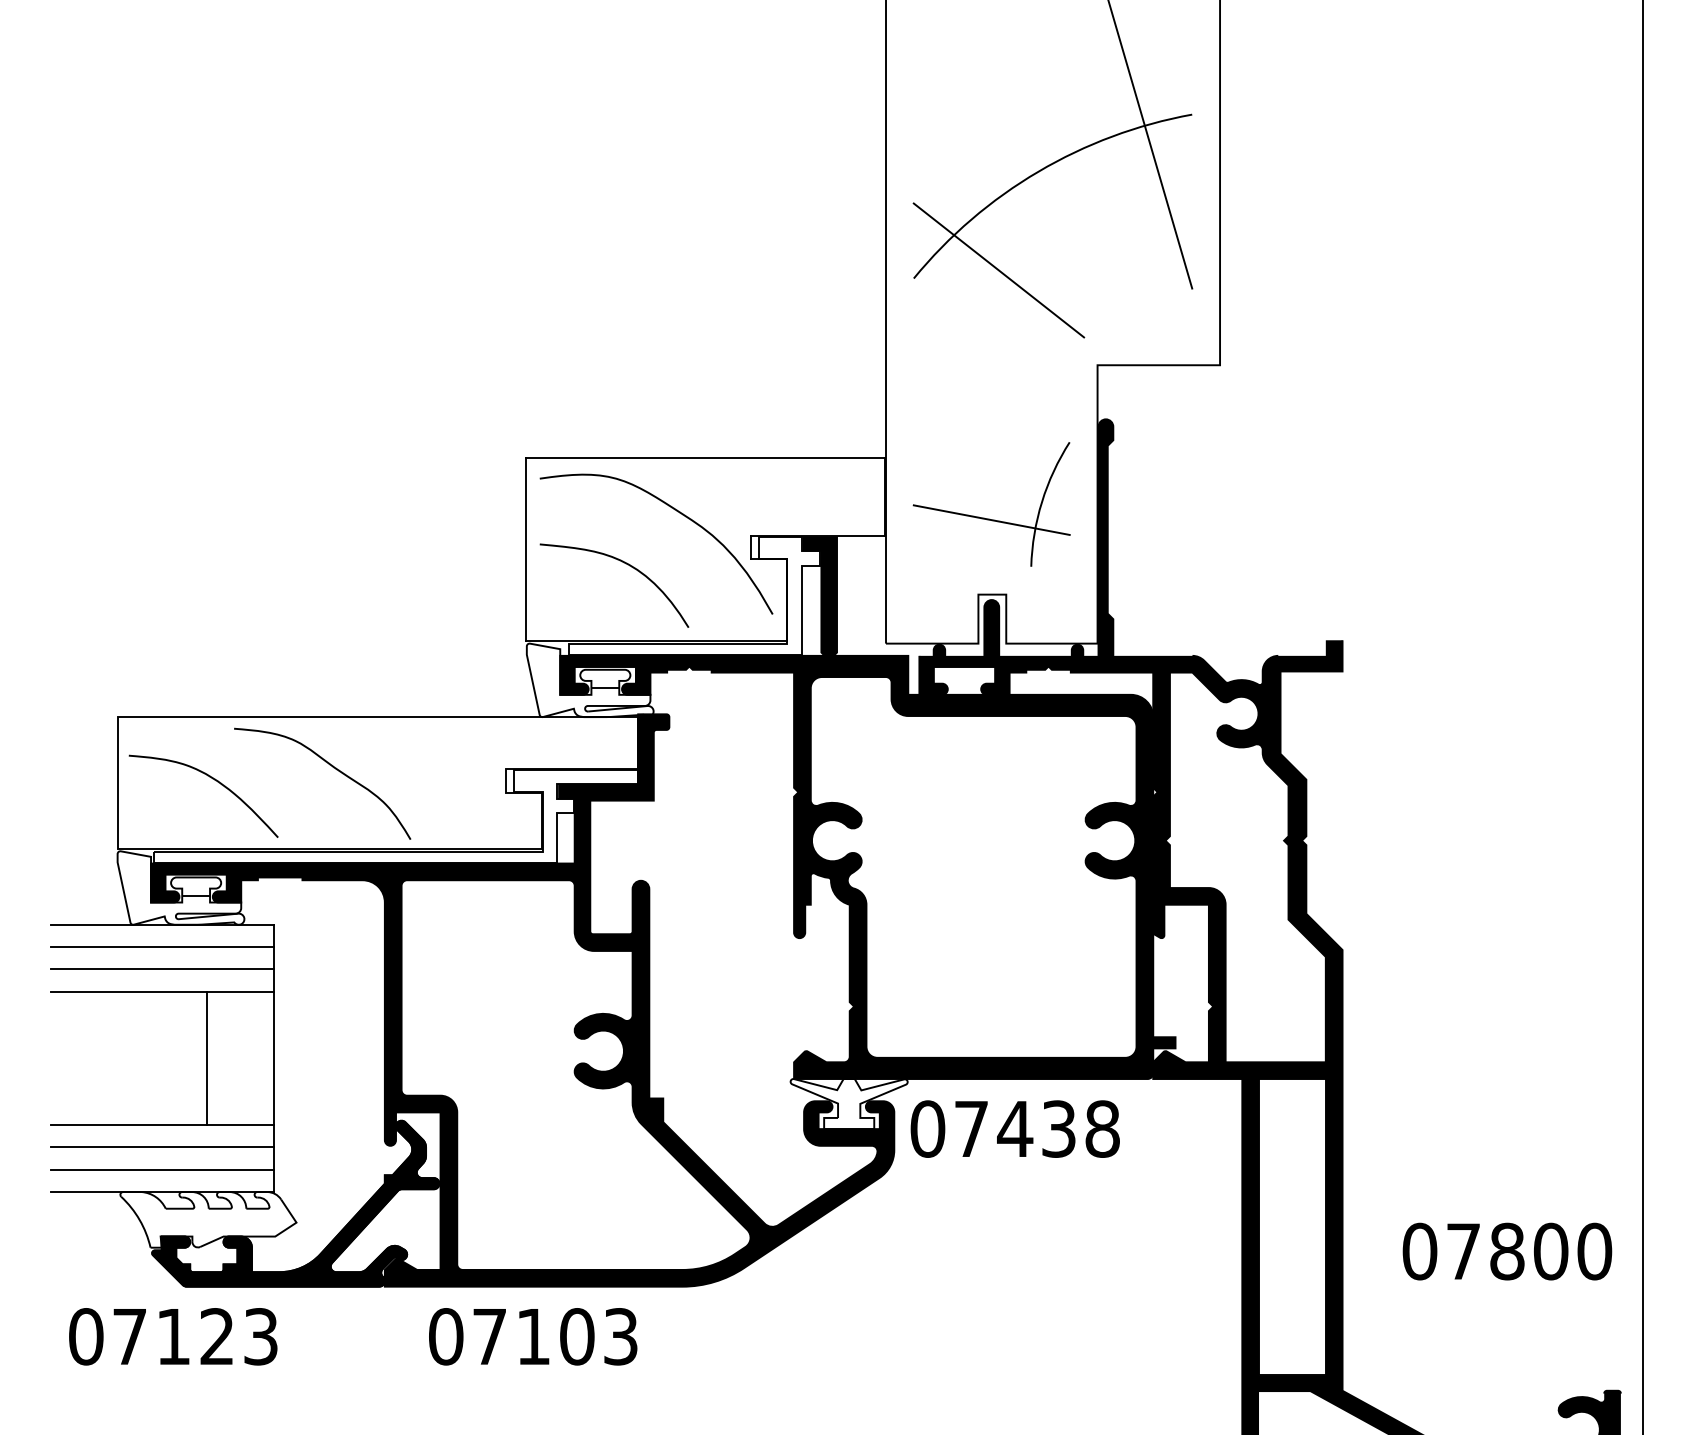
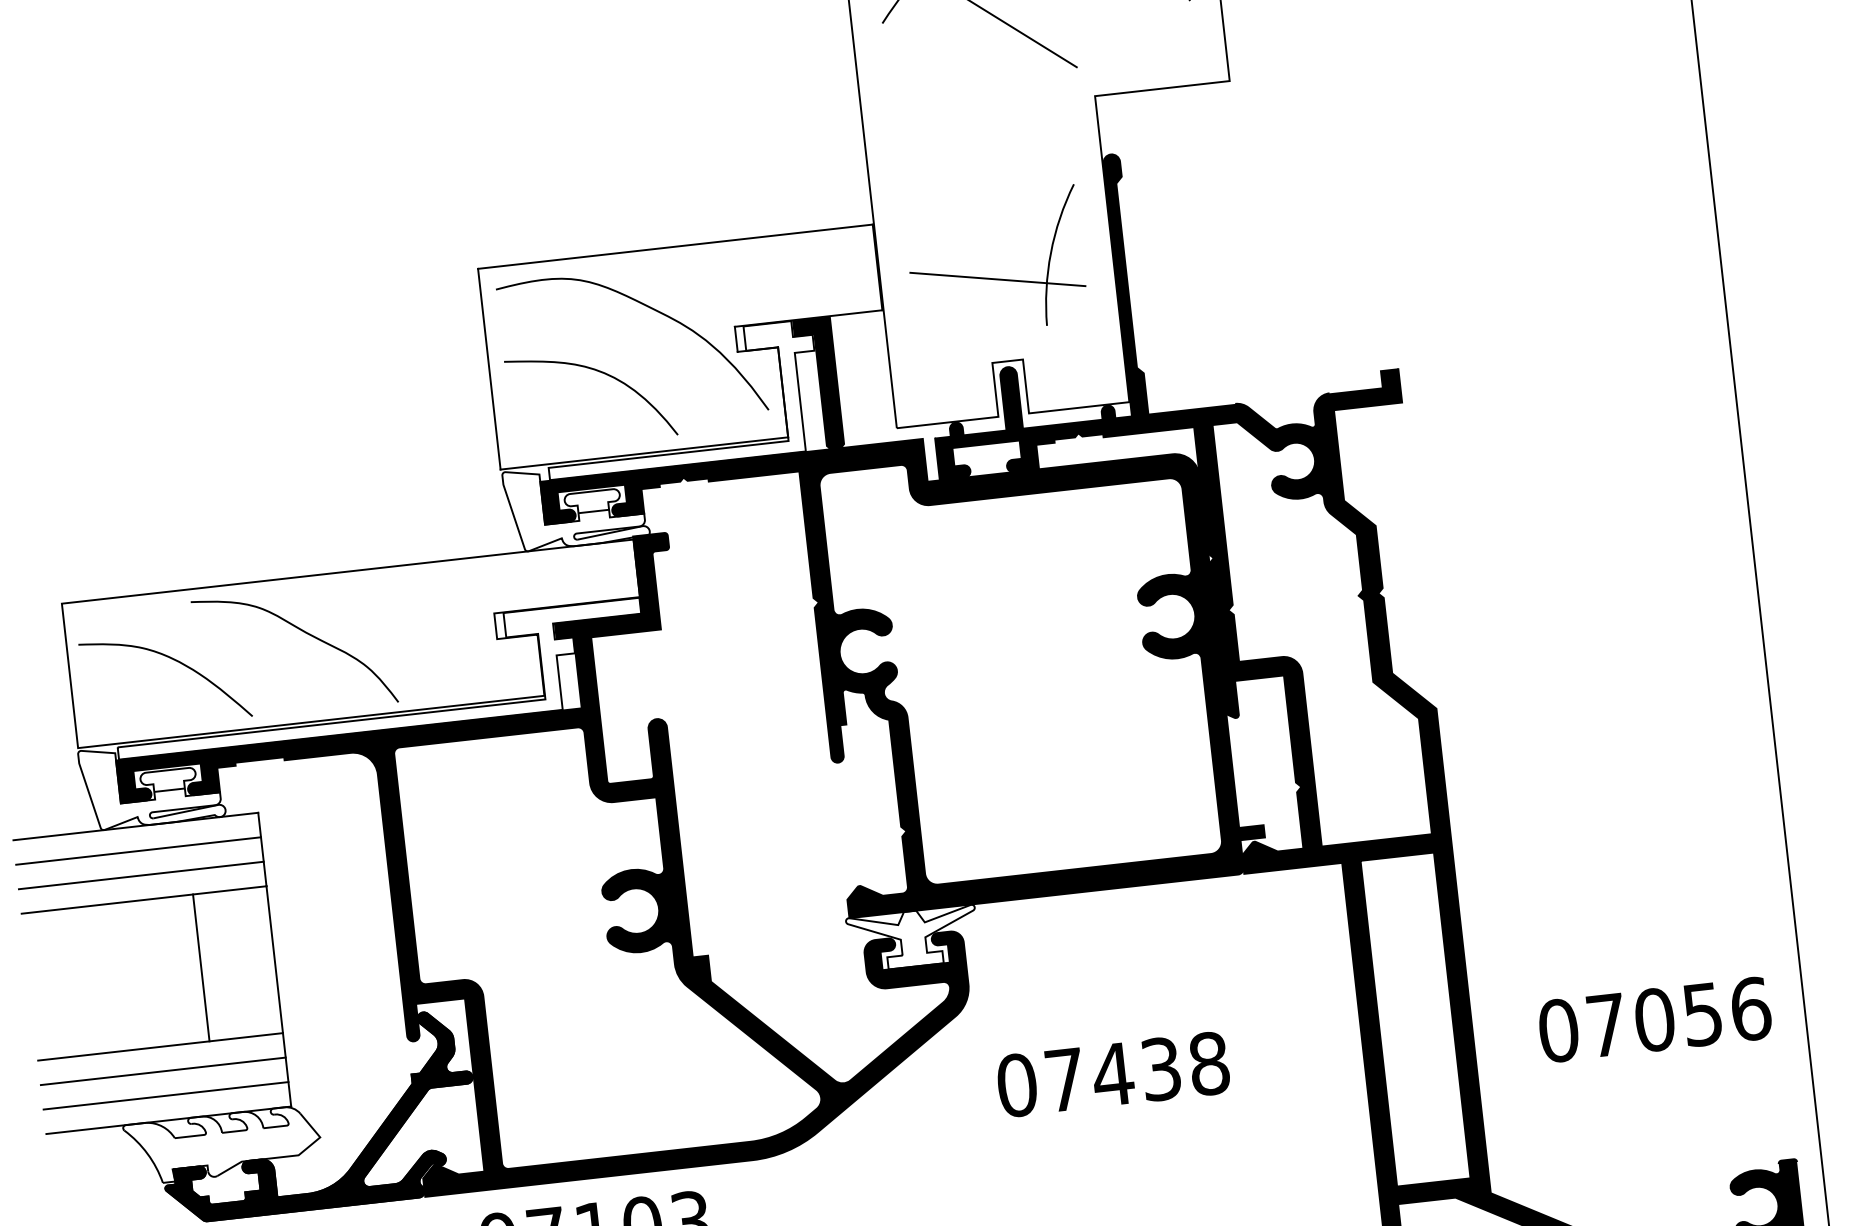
text: (1014, 1128) -> (1112, 1073), moved
text: (1551, 1251) -> (1703, 1014), 07800 -> 07056

